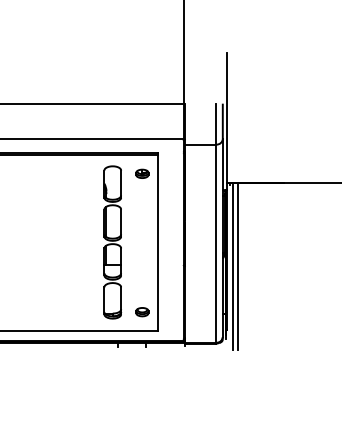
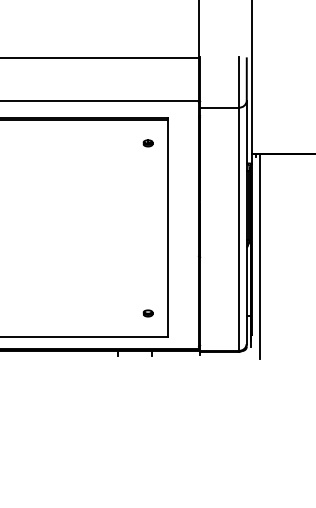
part: (142, 173) -> (148, 143), size x0.6
part: (112, 242) -> (111, 227), removed
line: (237, 265) -> (264, 256), removed
part: (142, 312) -> (148, 313), size x0.6

